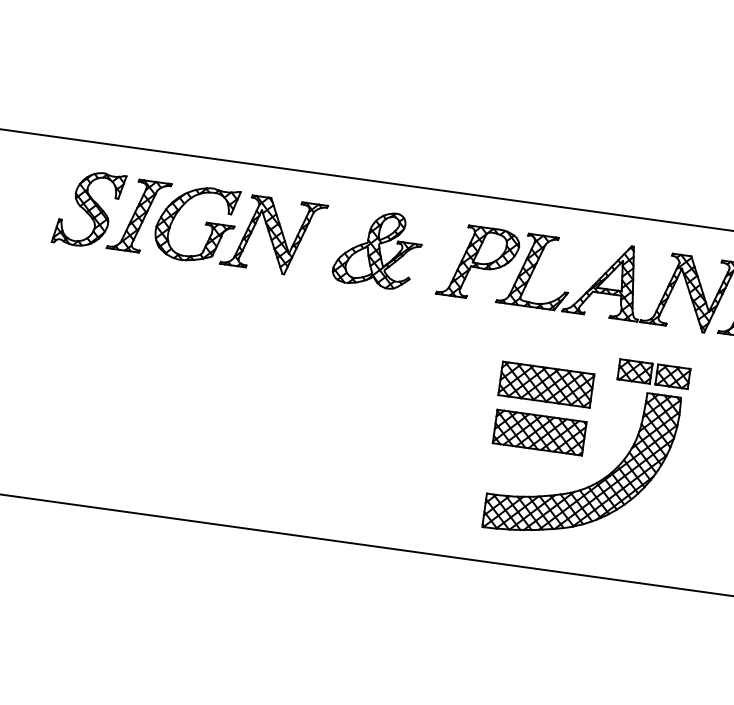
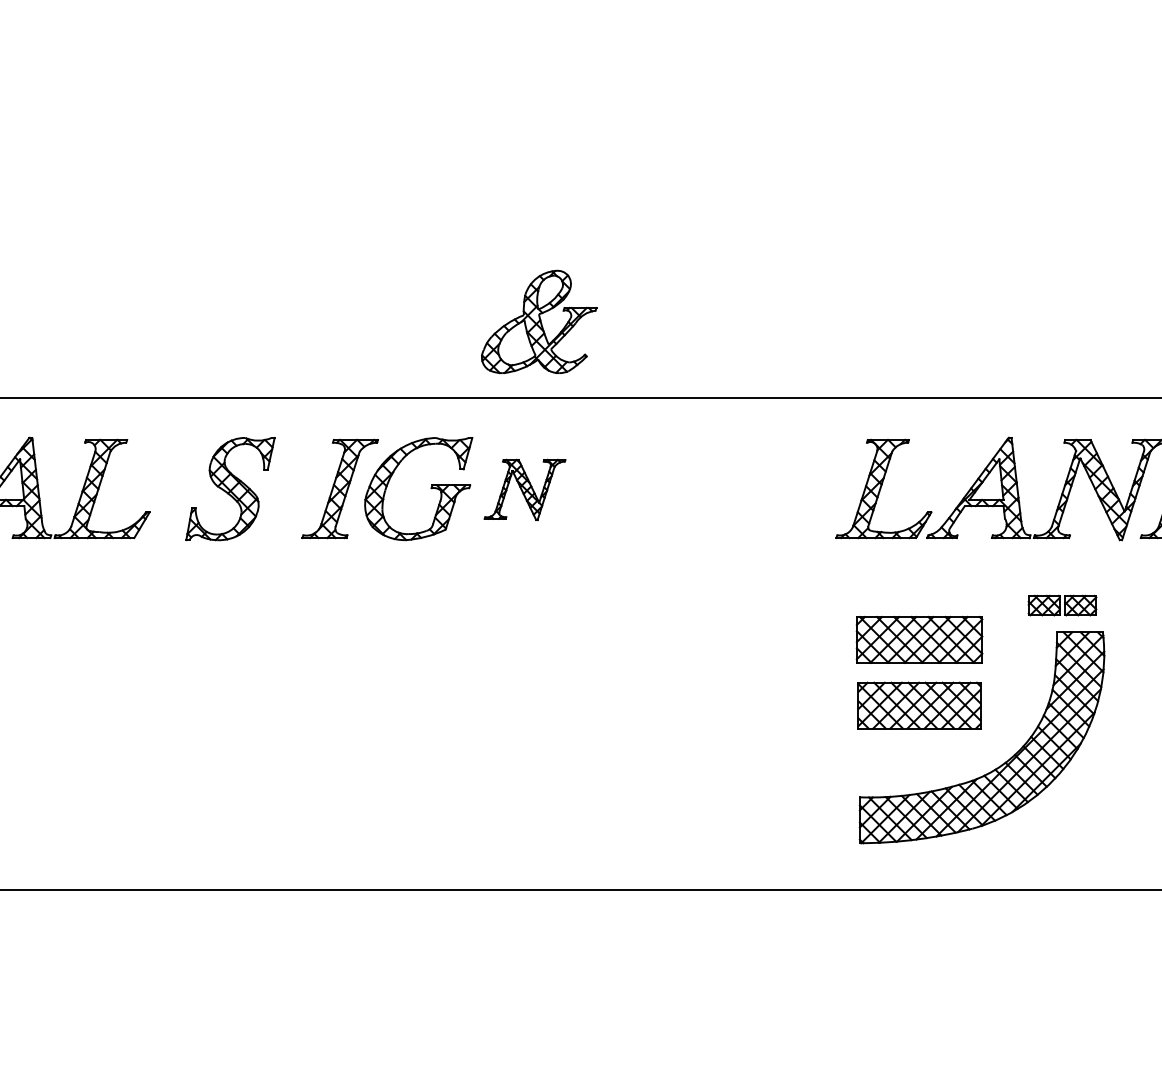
part: (89, 209) -> (230, 489), moved
part: (273, 235) -> (524, 489), size x0.6
part: (378, 248) -> (539, 321), moved
part: (477, 262) -> (804, 488), removed
part: (654, 374) -> (1062, 605), size x0.7

